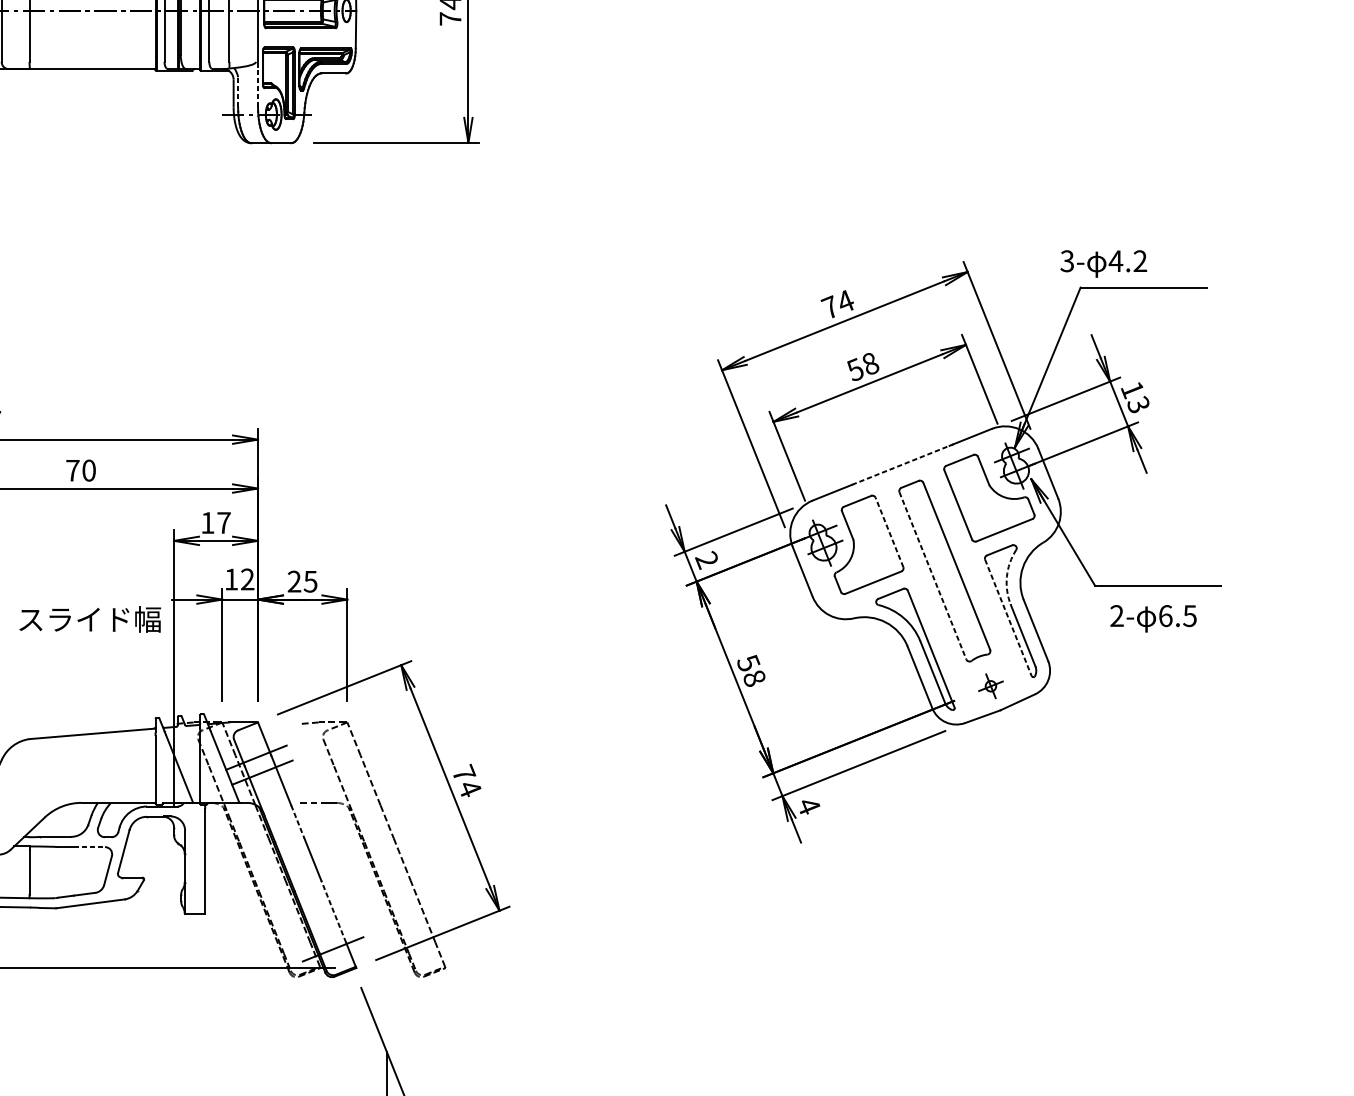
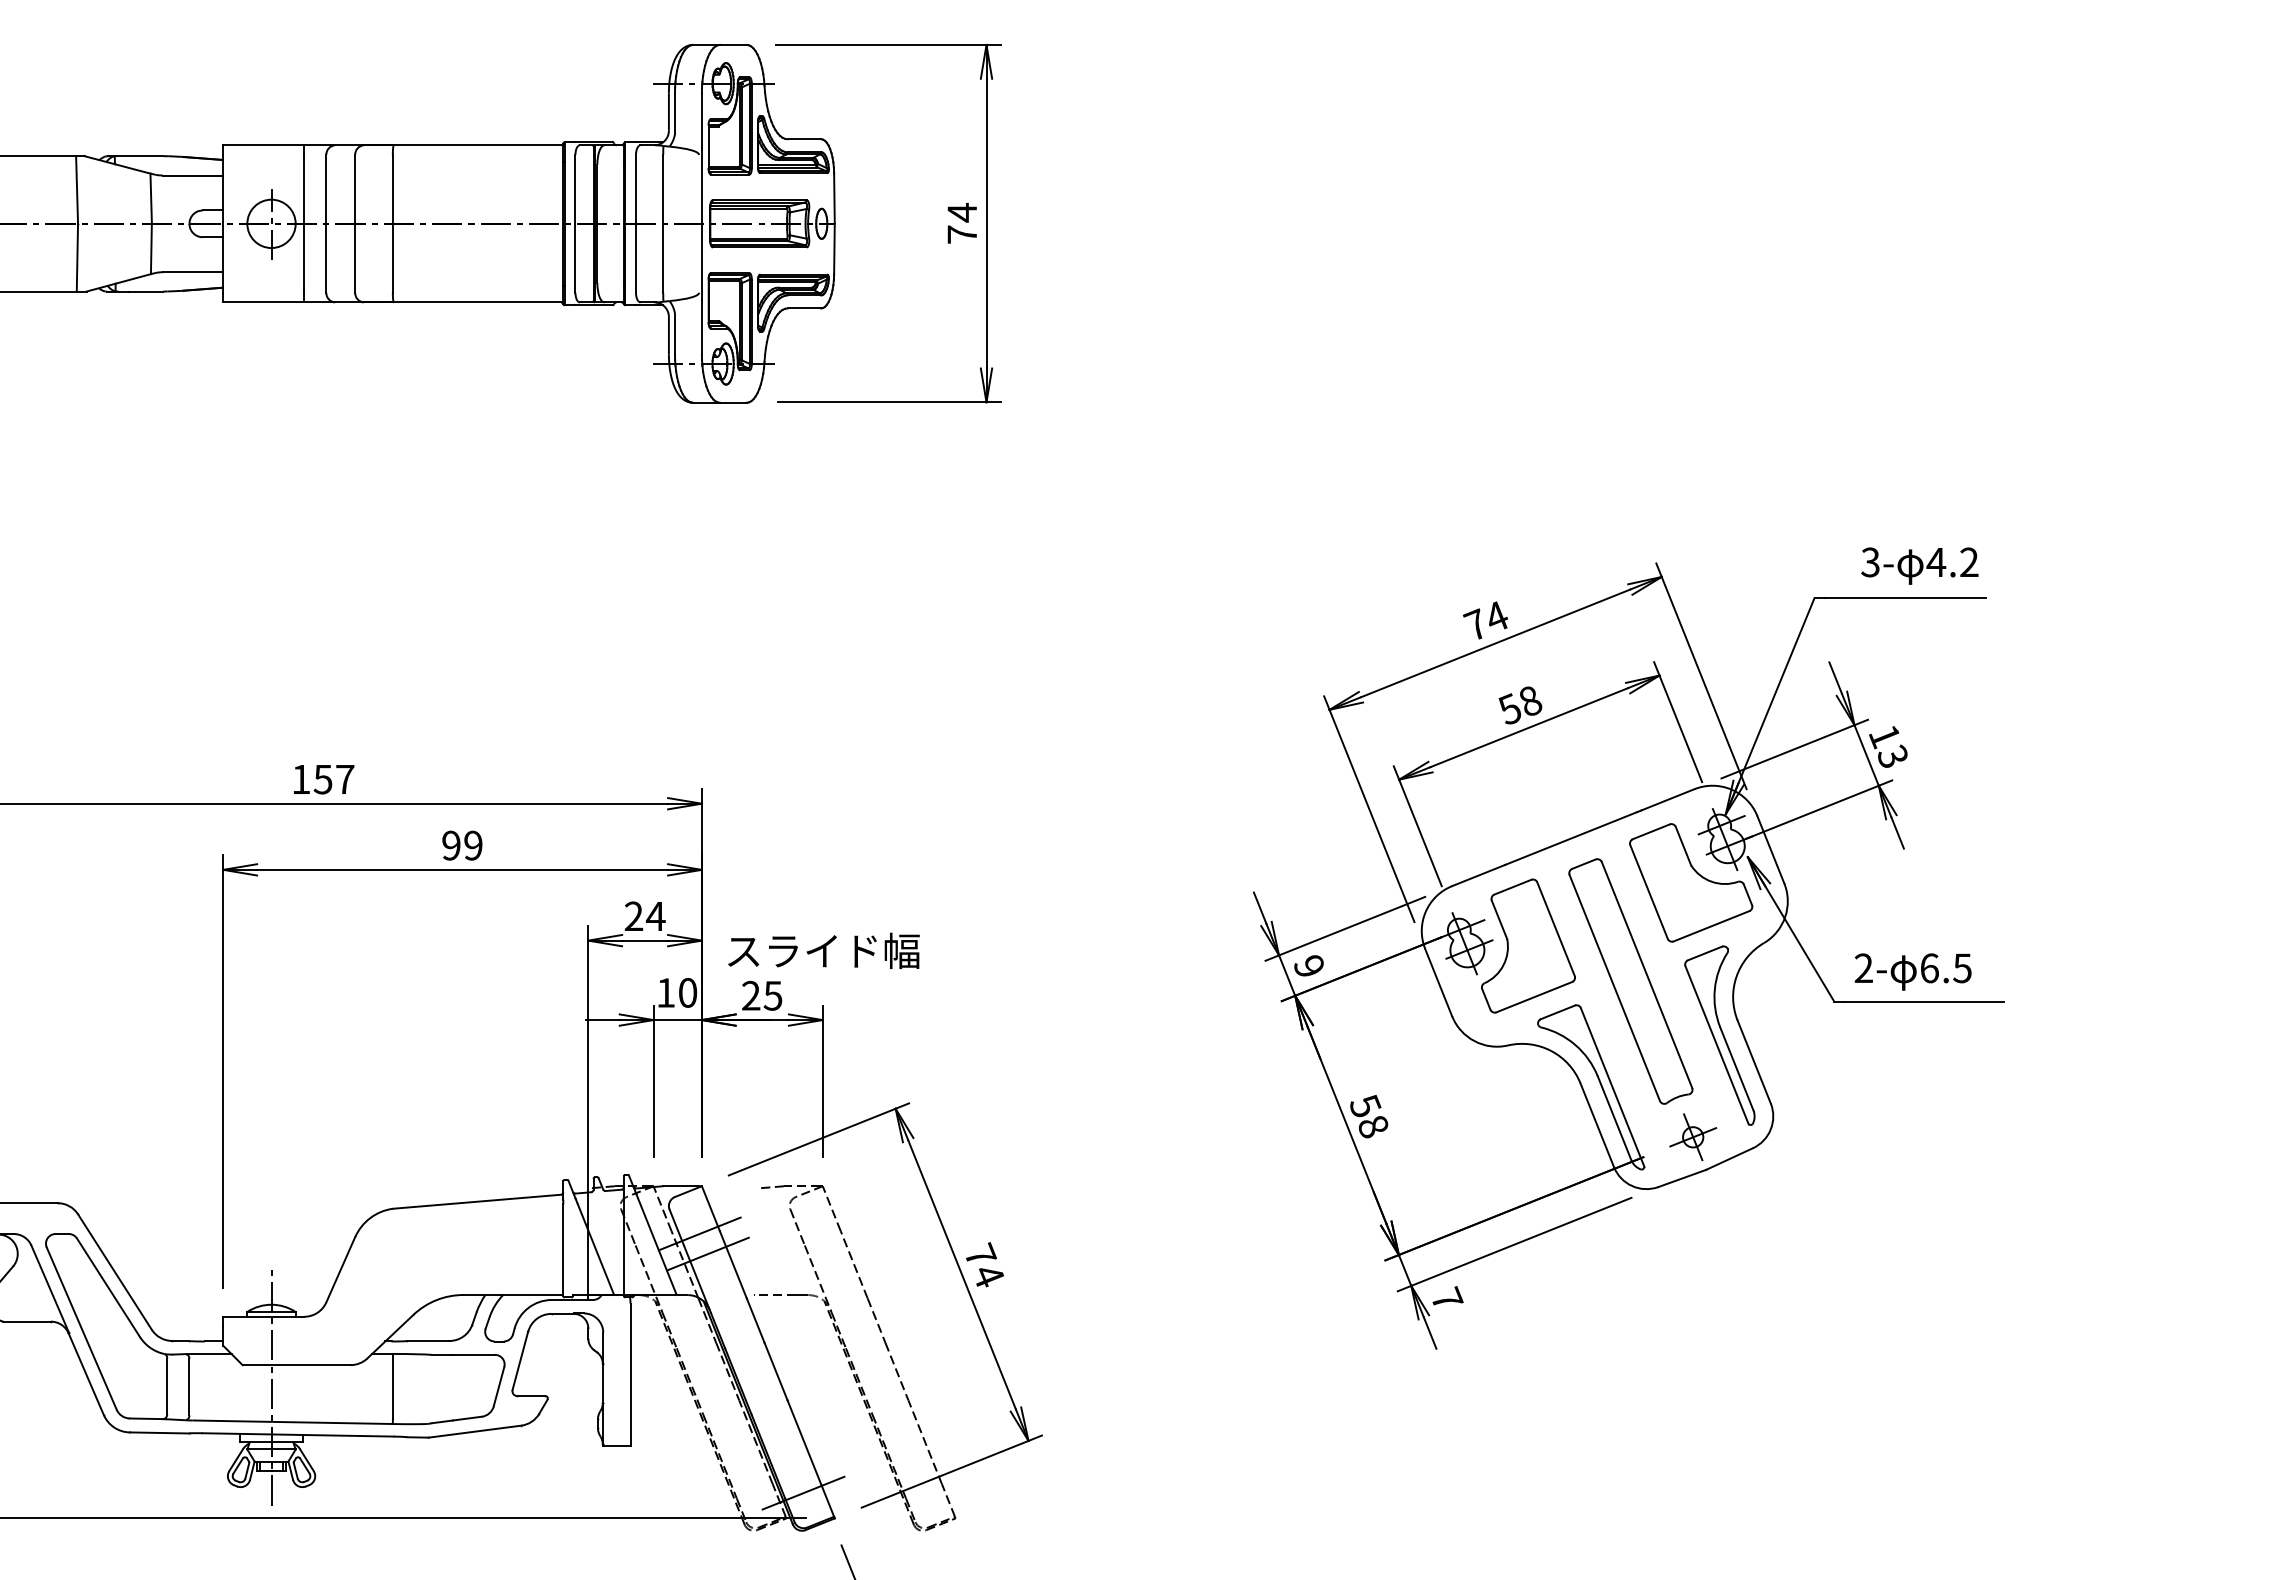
line: (257, 86) -> (701, 326), dashed -> solid
line: (237, 92) -> (674, 333), dashed -> solid
text: (1103, 263) -> (1919, 565), moved
line: (900, 465) -> (1571, 838), dashed -> solid
text: (81, 470) -> (462, 845), 70 -> 99
text: (215, 522) -> (644, 915), 17 -> 24
line: (889, 532) -> (1556, 929), dashed -> solid
text: (705, 560) -> (1307, 967), 2 -> 9
line: (932, 576) -> (1614, 988), dashed -> solid
arc: (1006, 576) -> (1714, 989), dashed -> solid
text: (247, 579) -> (687, 992), 12 -> 10
line: (1008, 618) -> (1717, 1045), dashed -> solid
text: (1153, 618) -> (1912, 971), moved
text: (89, 619) -> (823, 950), moved
part: (991, 686) -> (1693, 1137), size x1.43
text: (809, 805) -> (1447, 1298), 4 -> 7
line: (297, 821) -> (755, 1320), dashed -> solid
line: (89, 846) -> (474, 1354), dashed -> solid
line: (333, 911) -> (804, 1441), dashed -> solid

